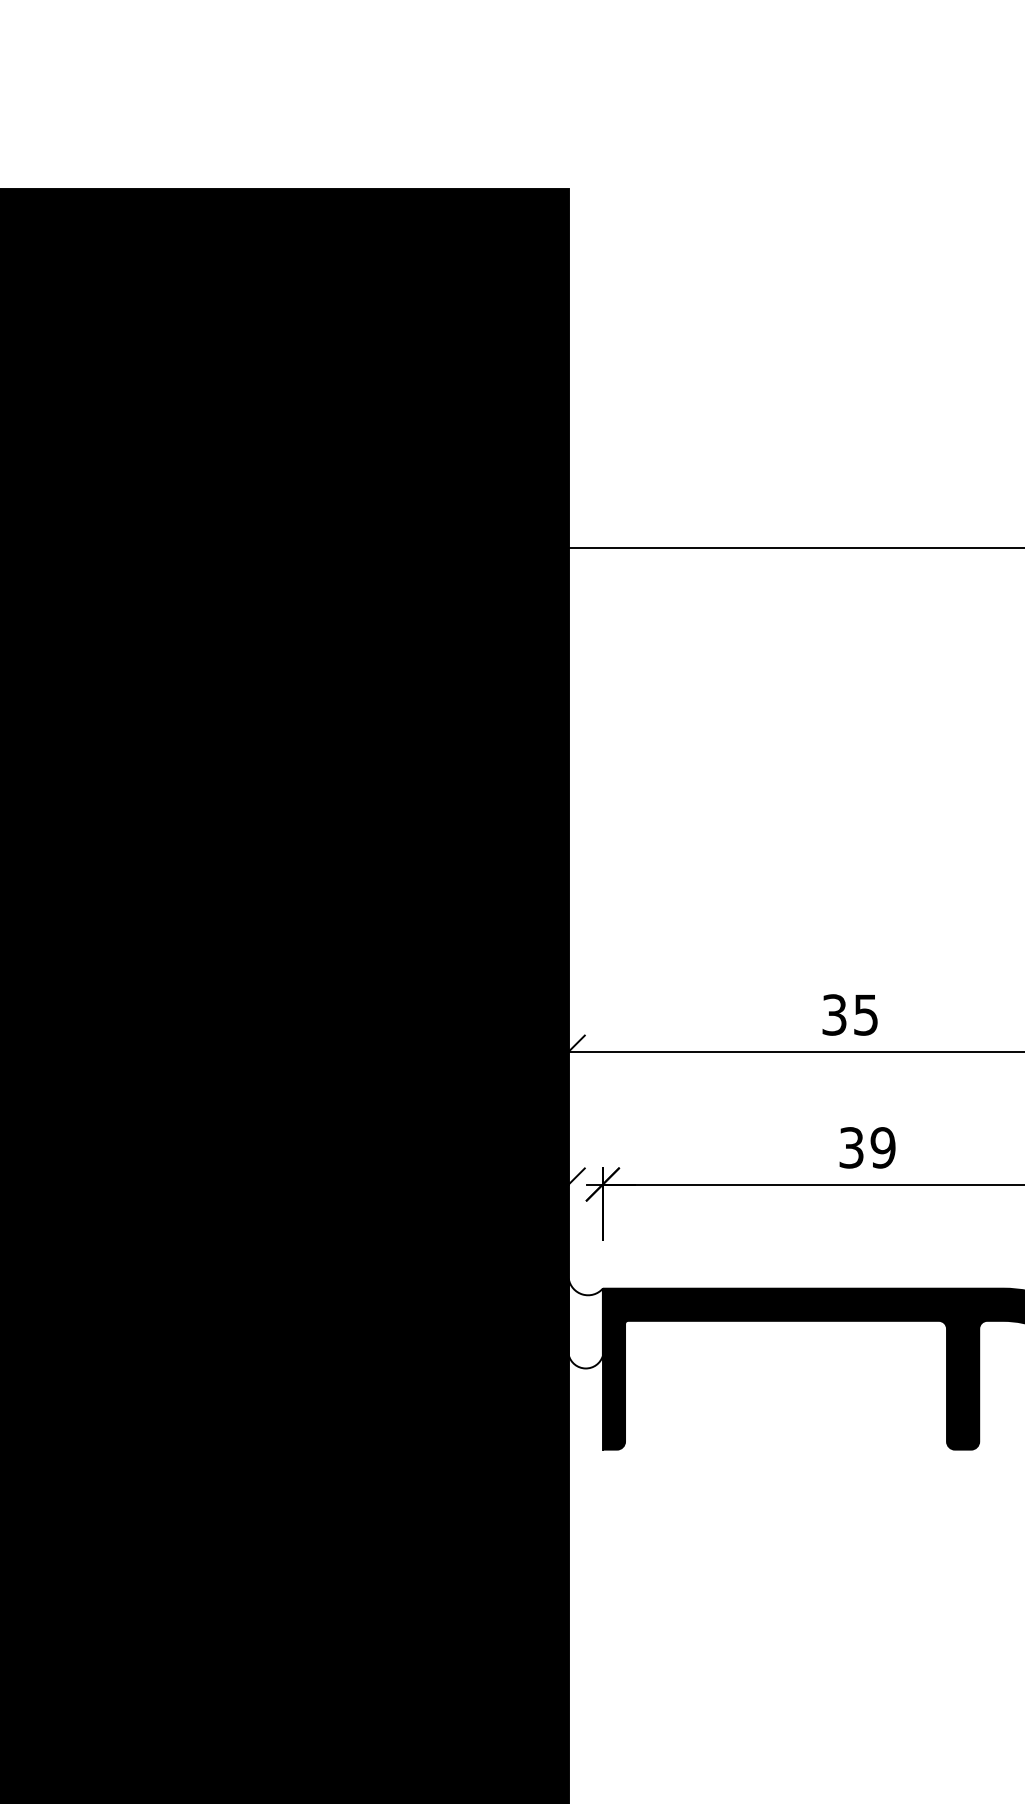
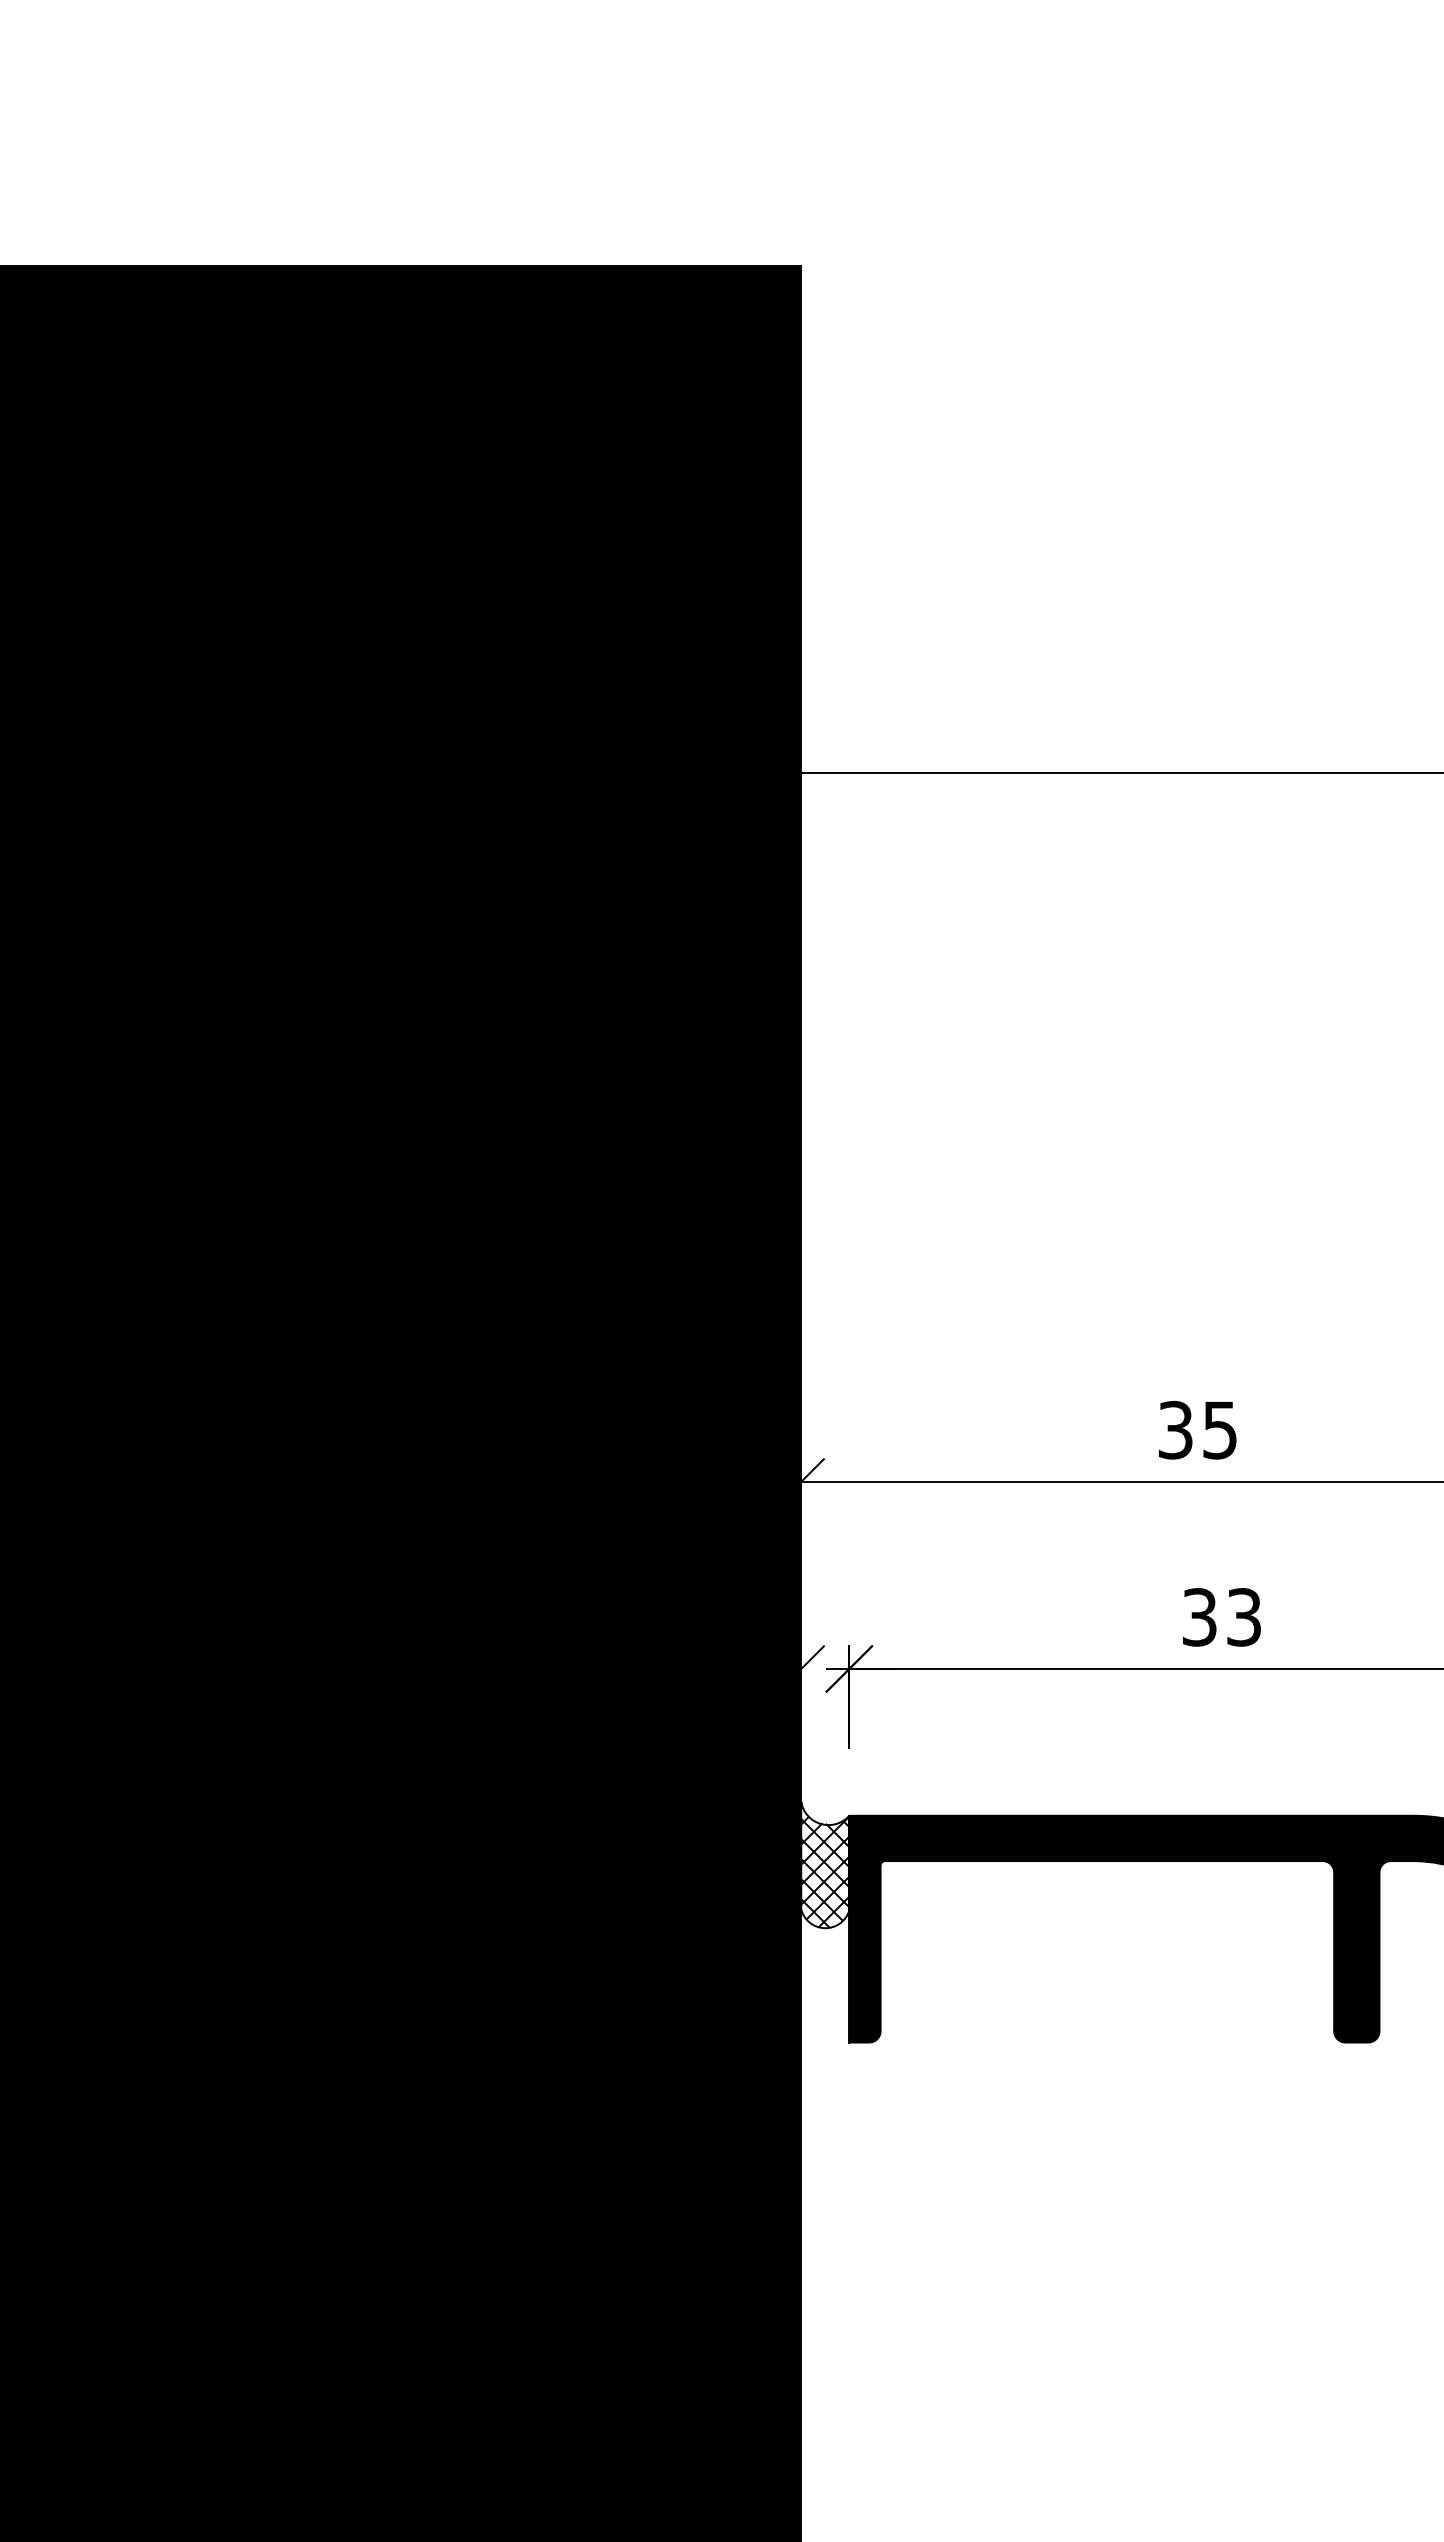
text: (882, 1147) -> (1243, 1617), 39 -> 33
hatch: (585, 1323) -> (825, 1865), added

